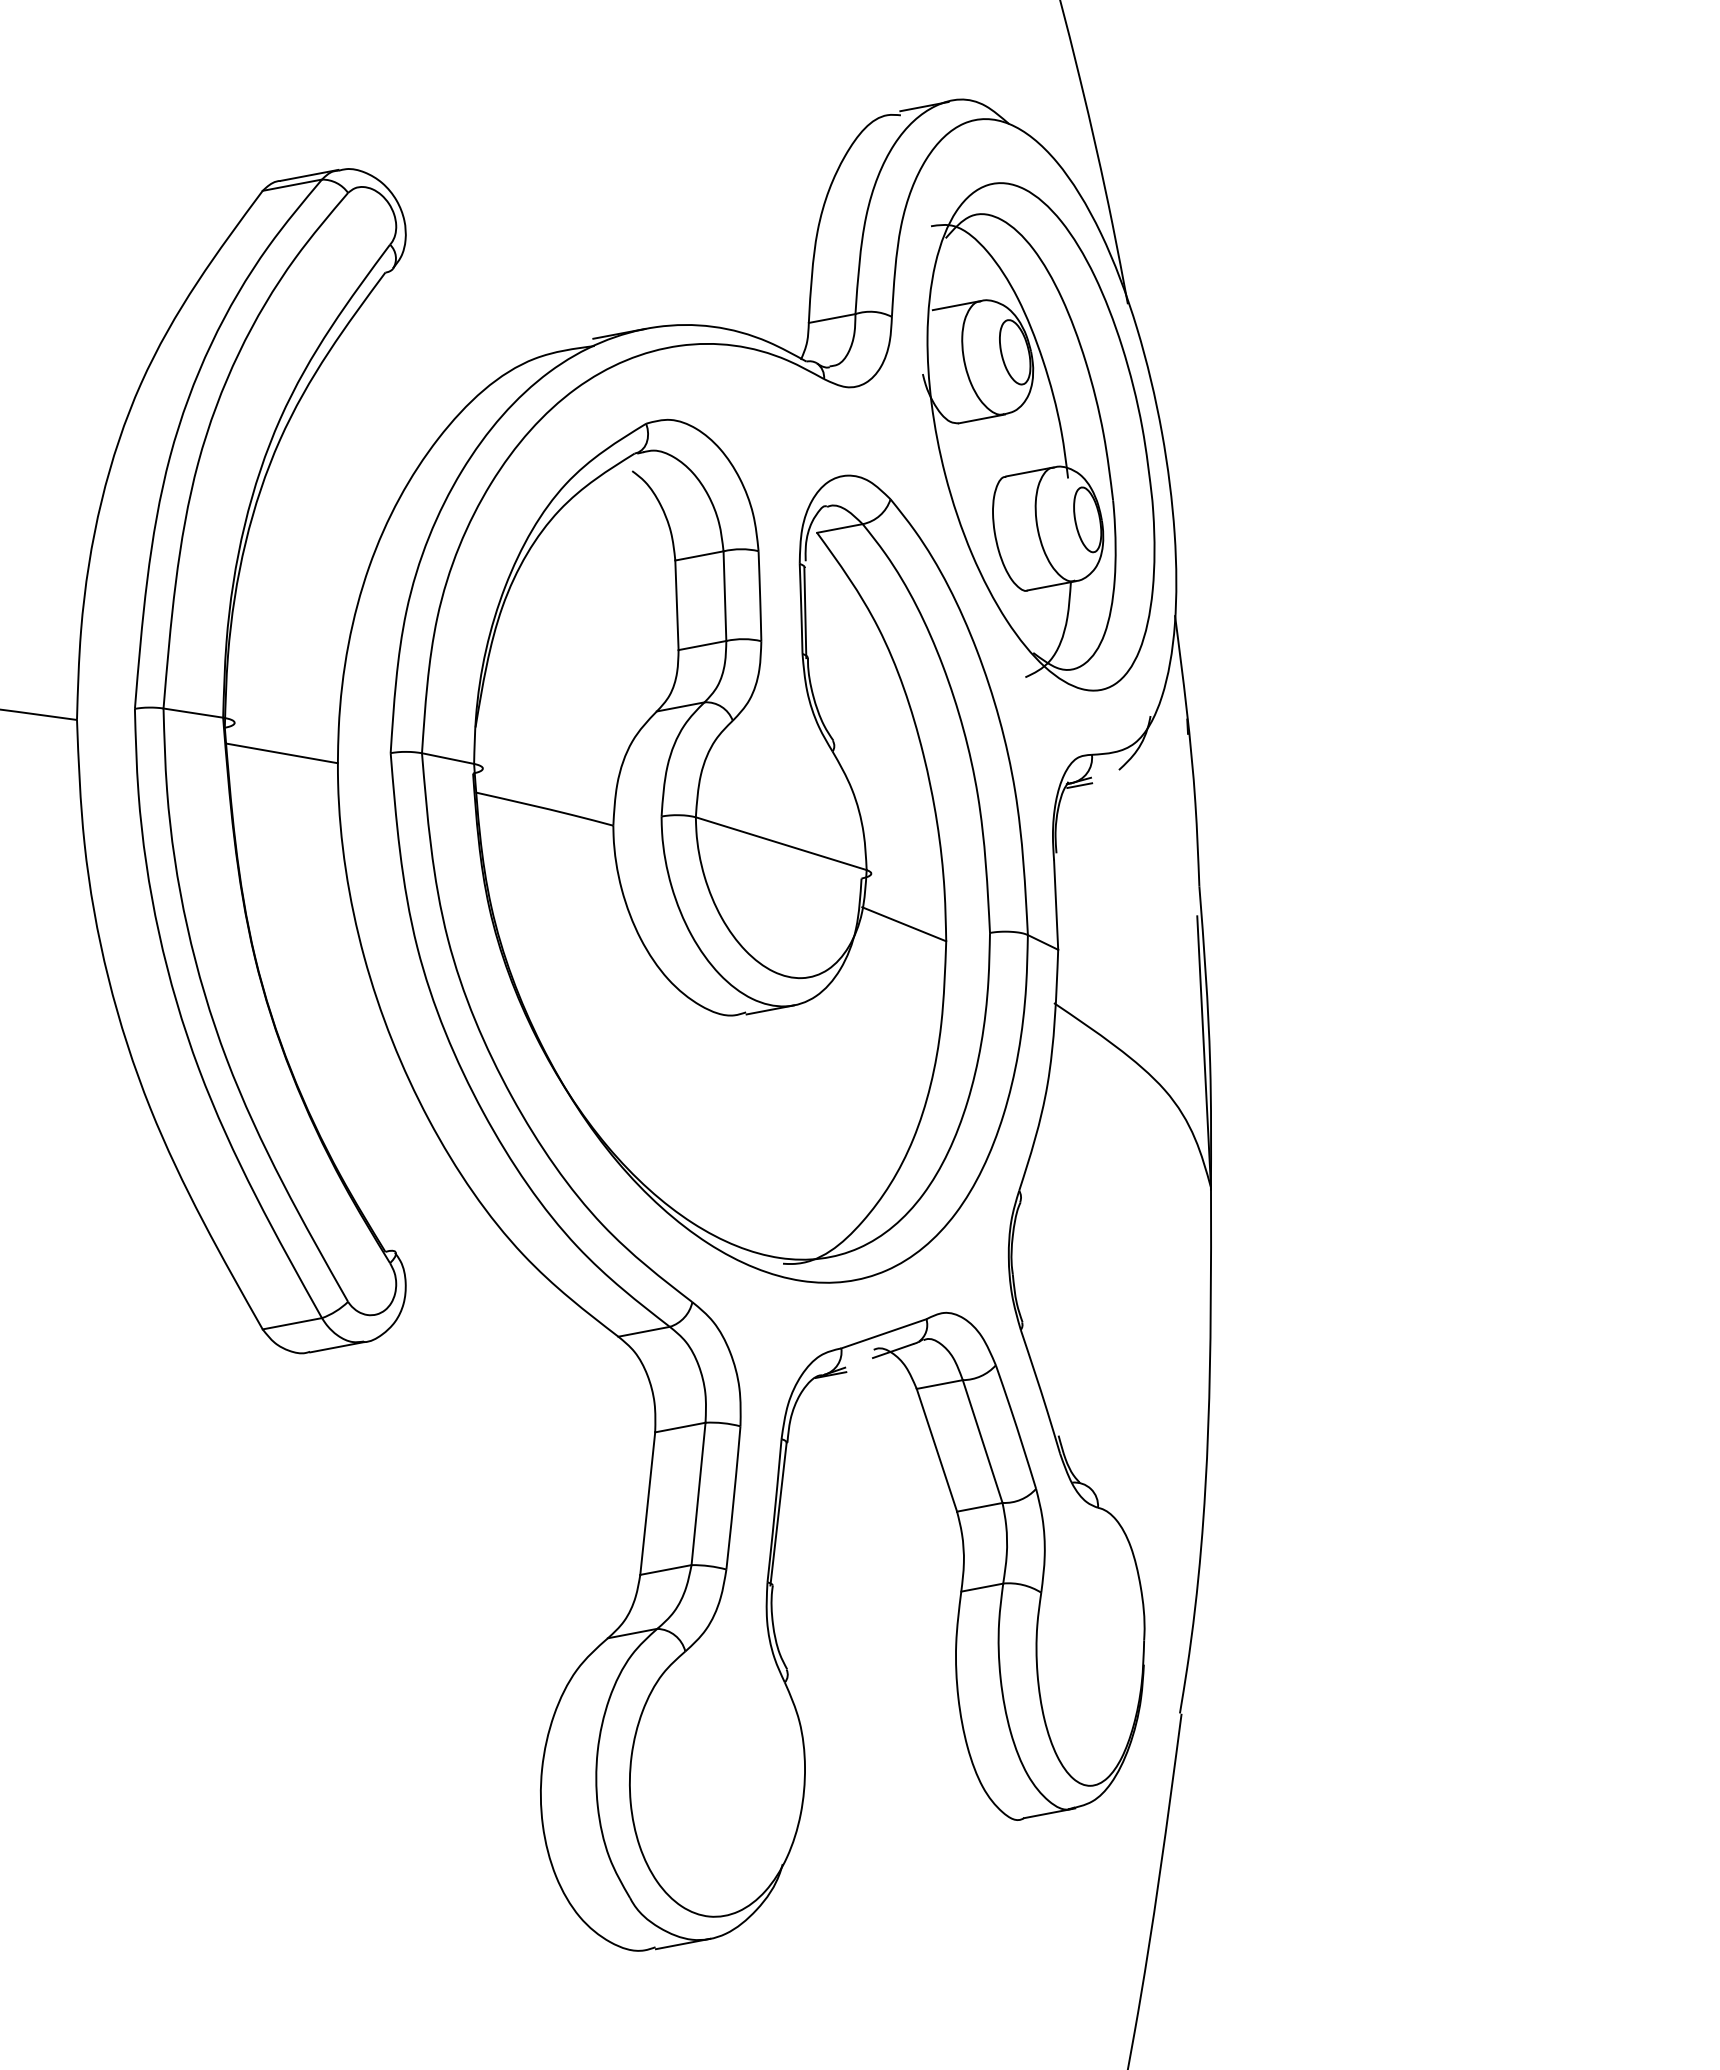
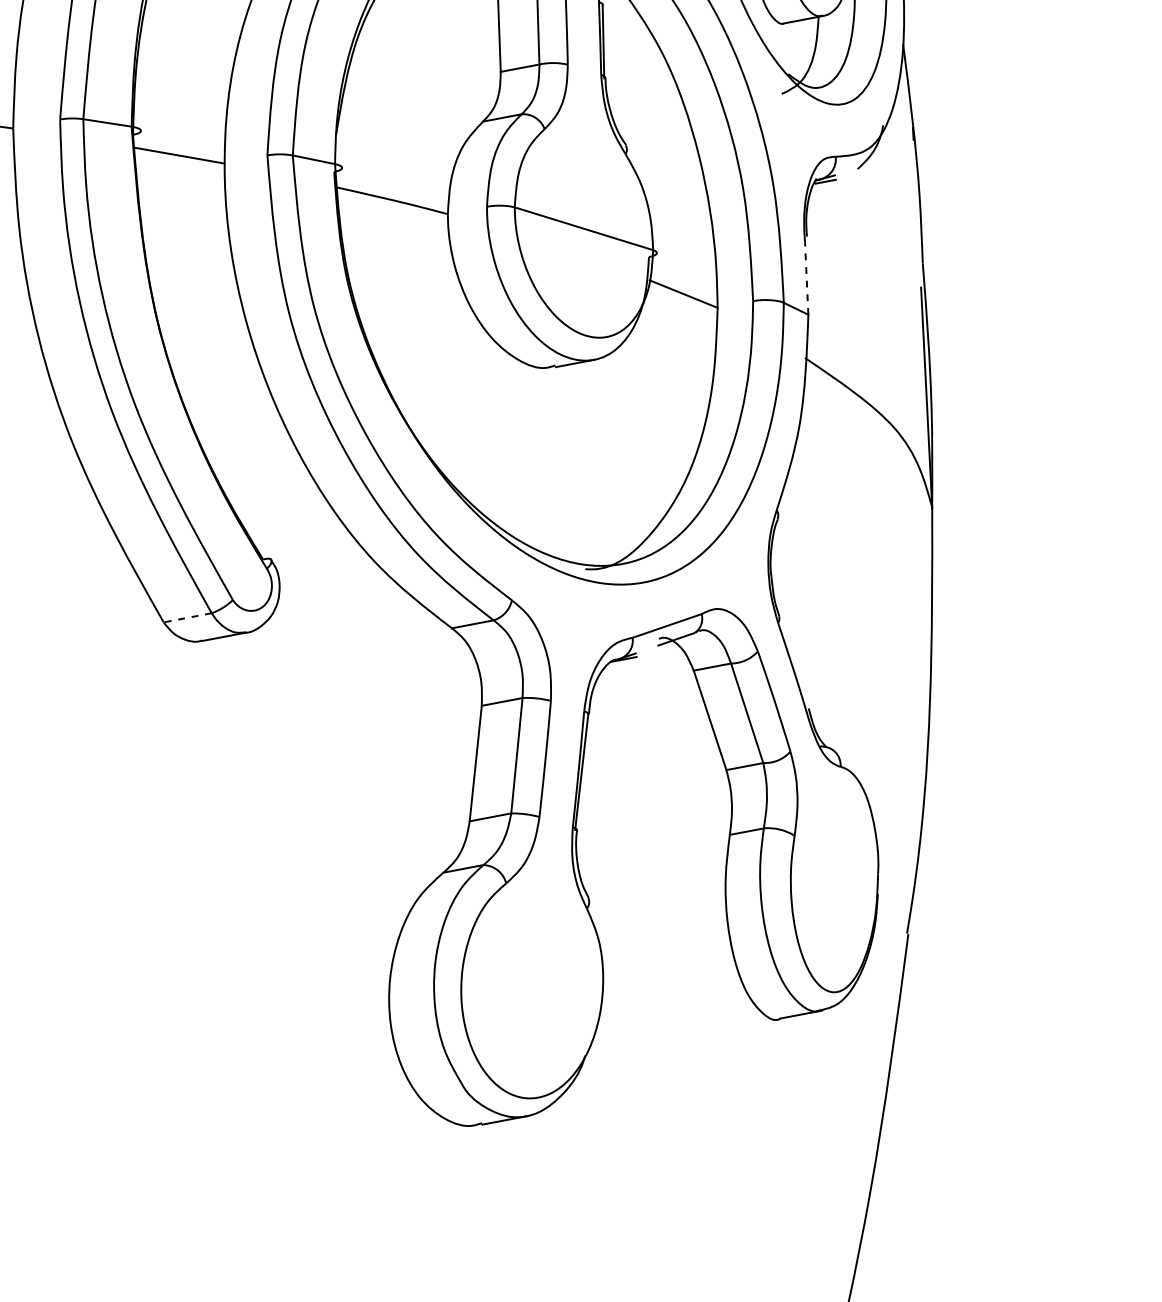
line: (1056, 905) -> (807, 278), solid -> dashed
line: (291, 1323) -> (187, 617), solid -> dashed

